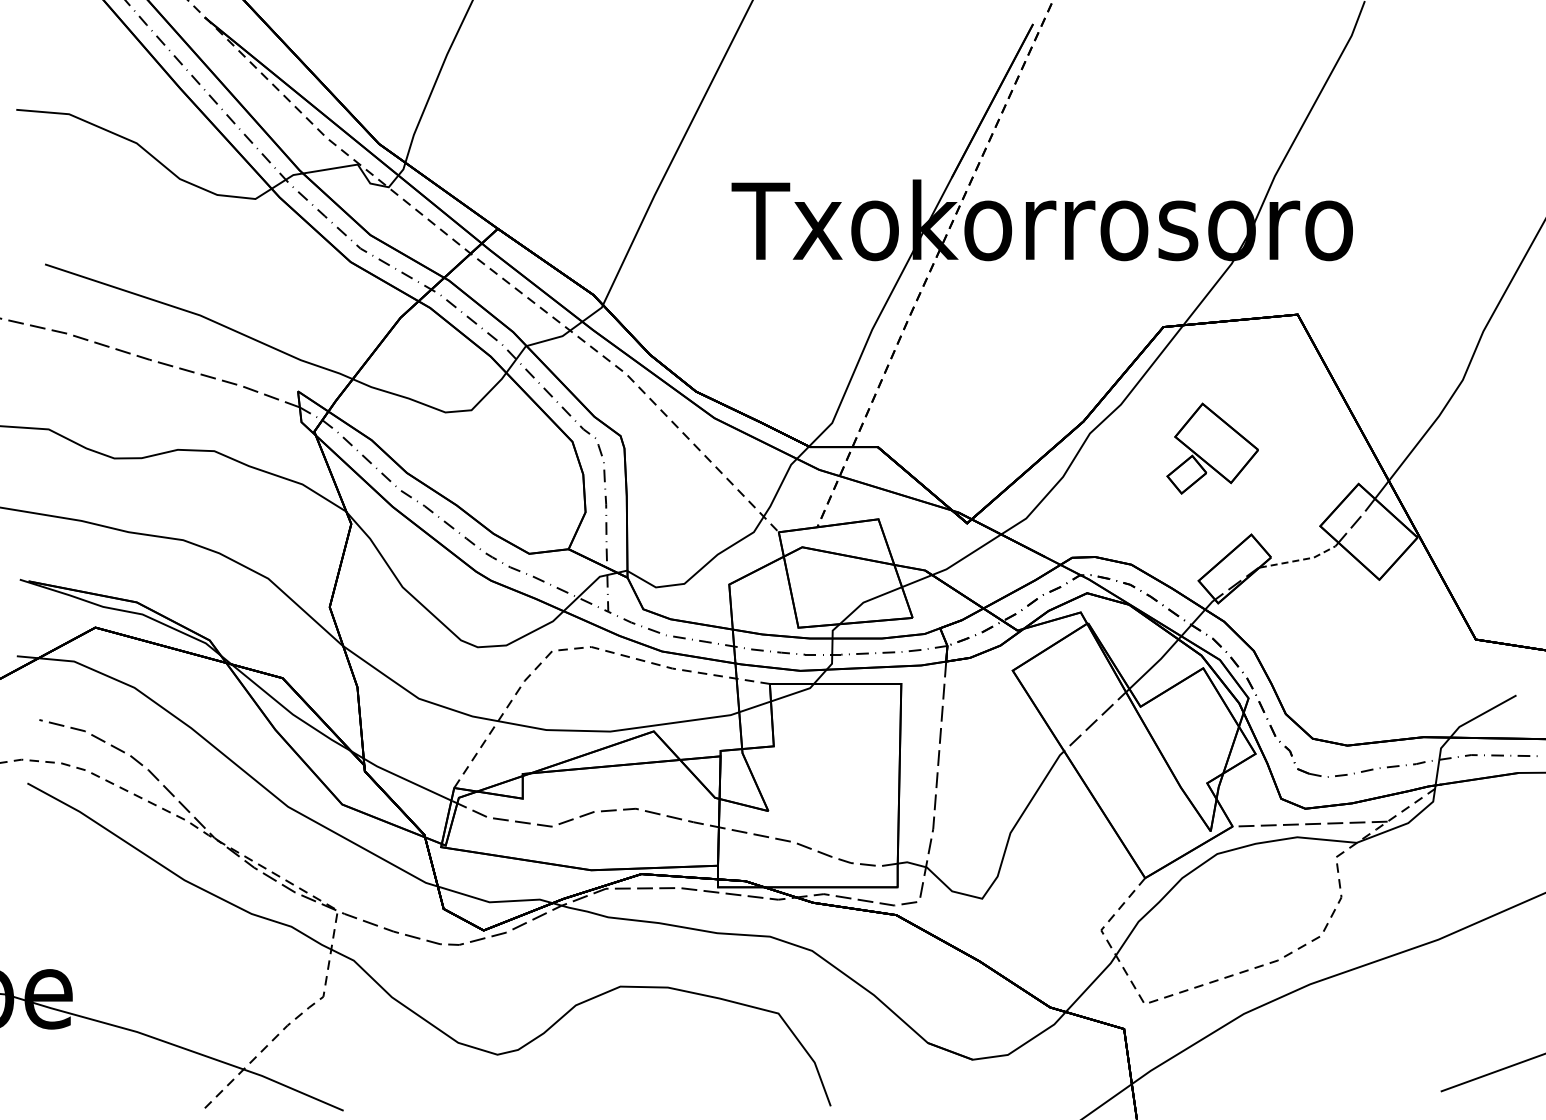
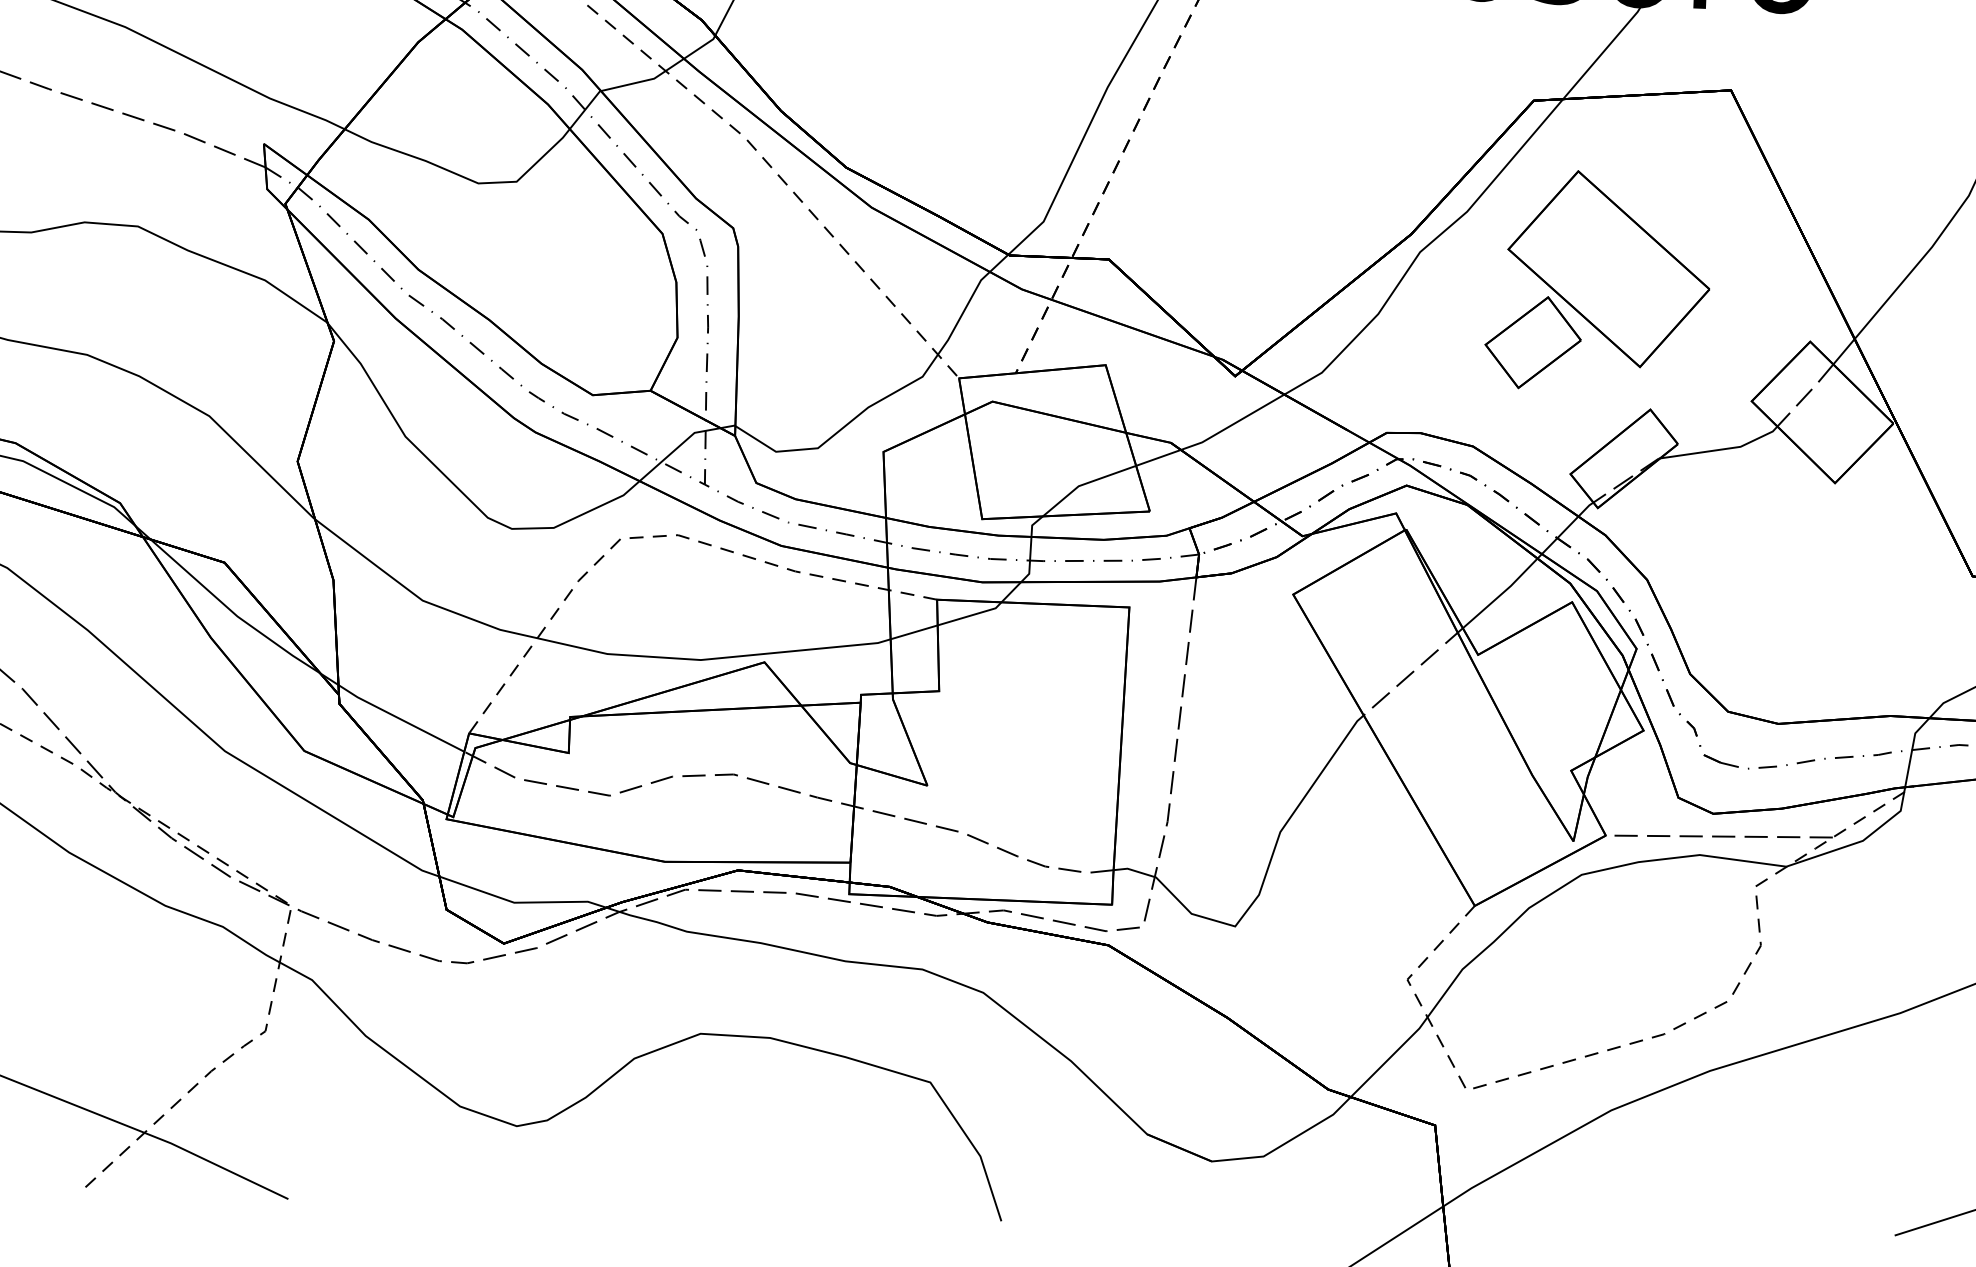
part: (1212, 448) -> (1598, 281), size x1.67
line: (1302, 559) -> (1723, 448), dashed -> solid

